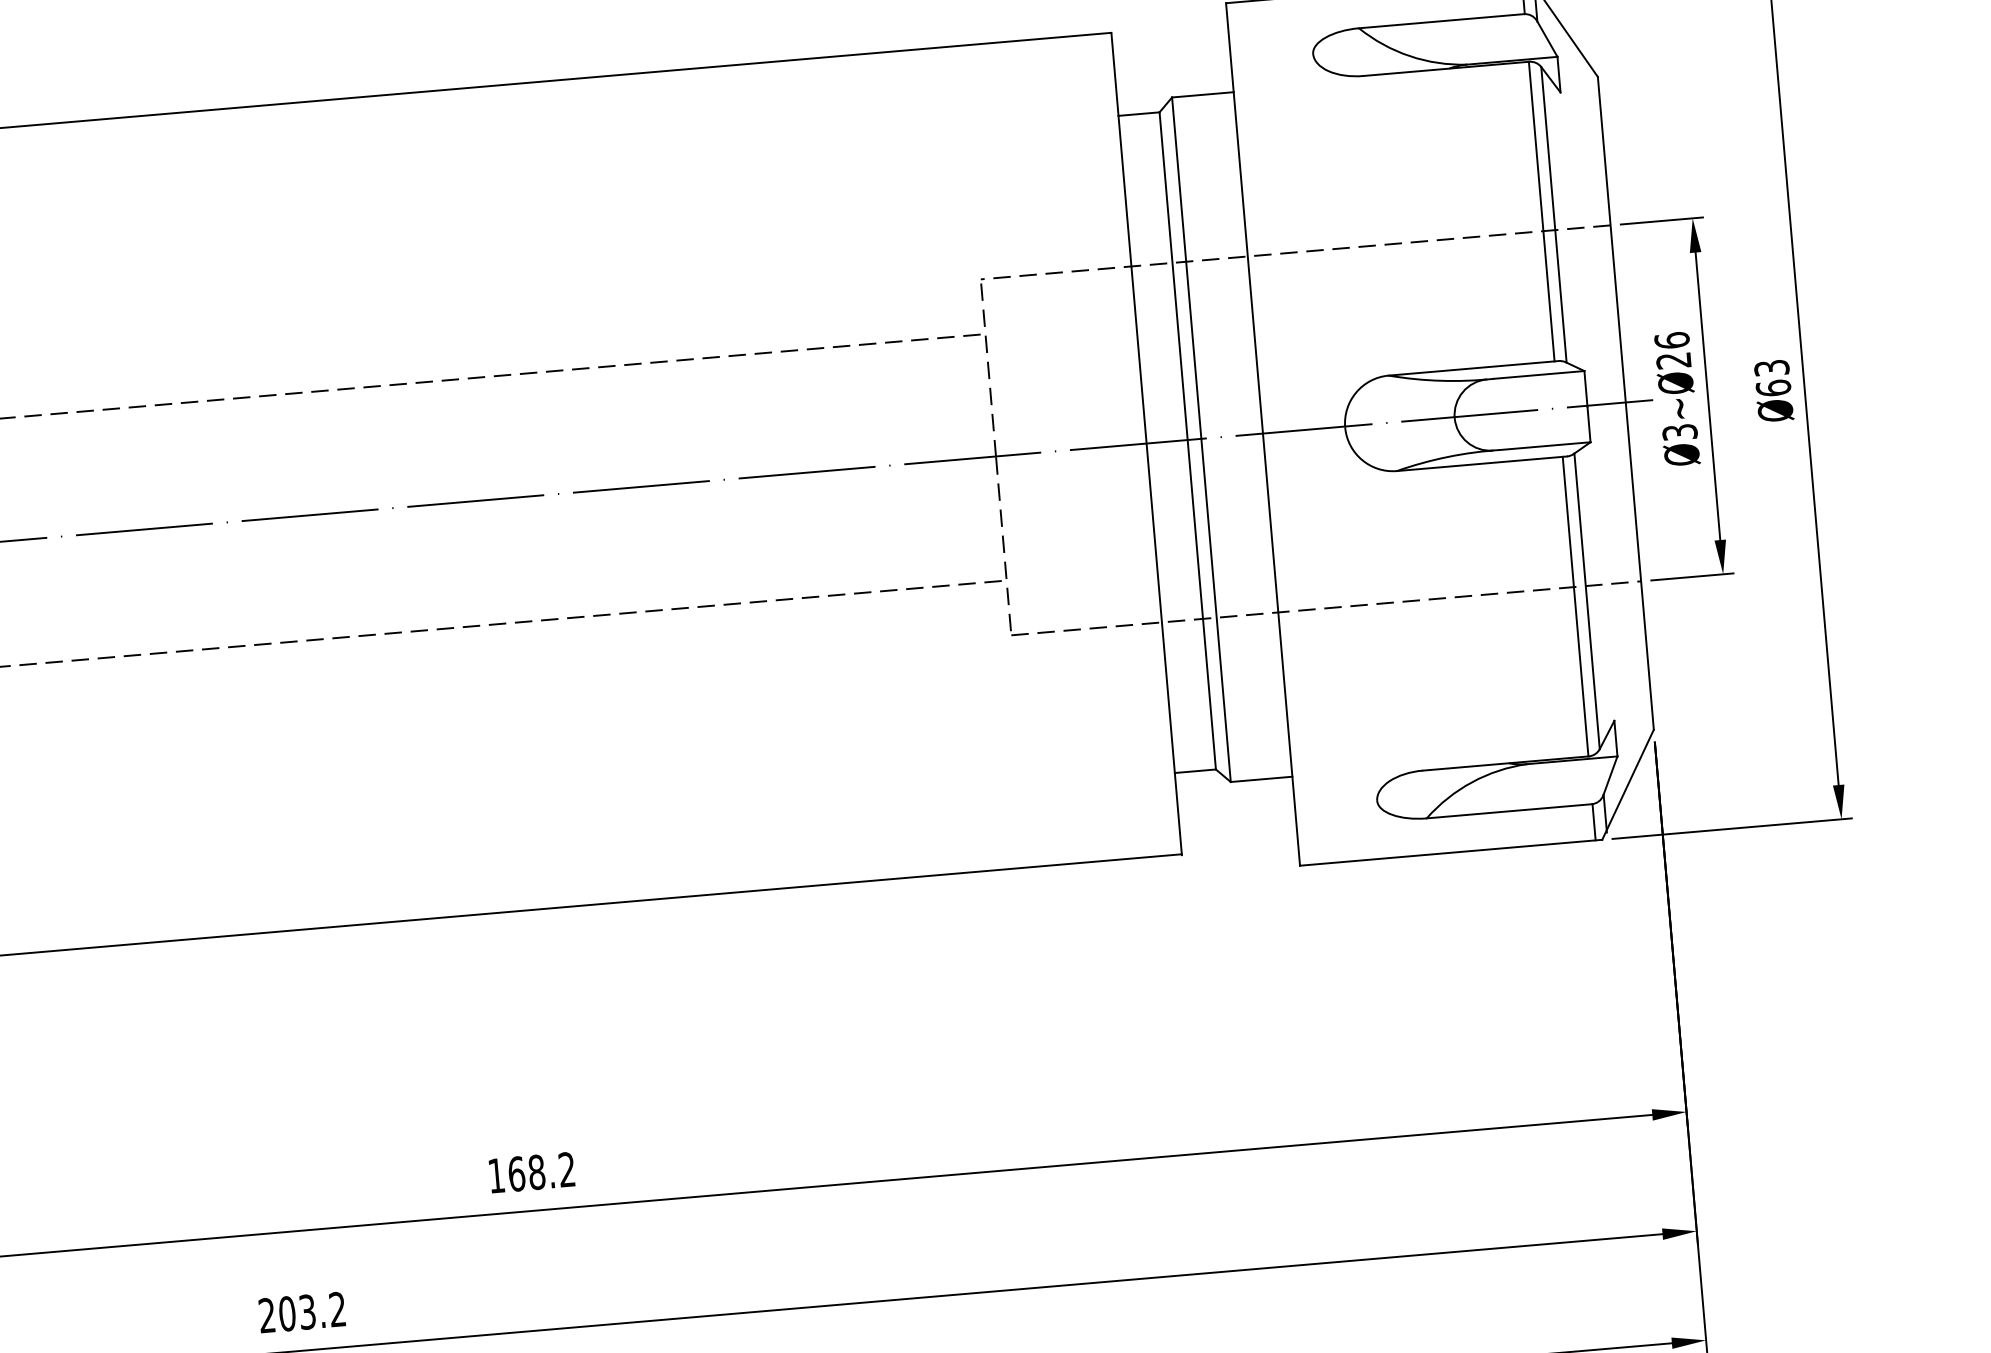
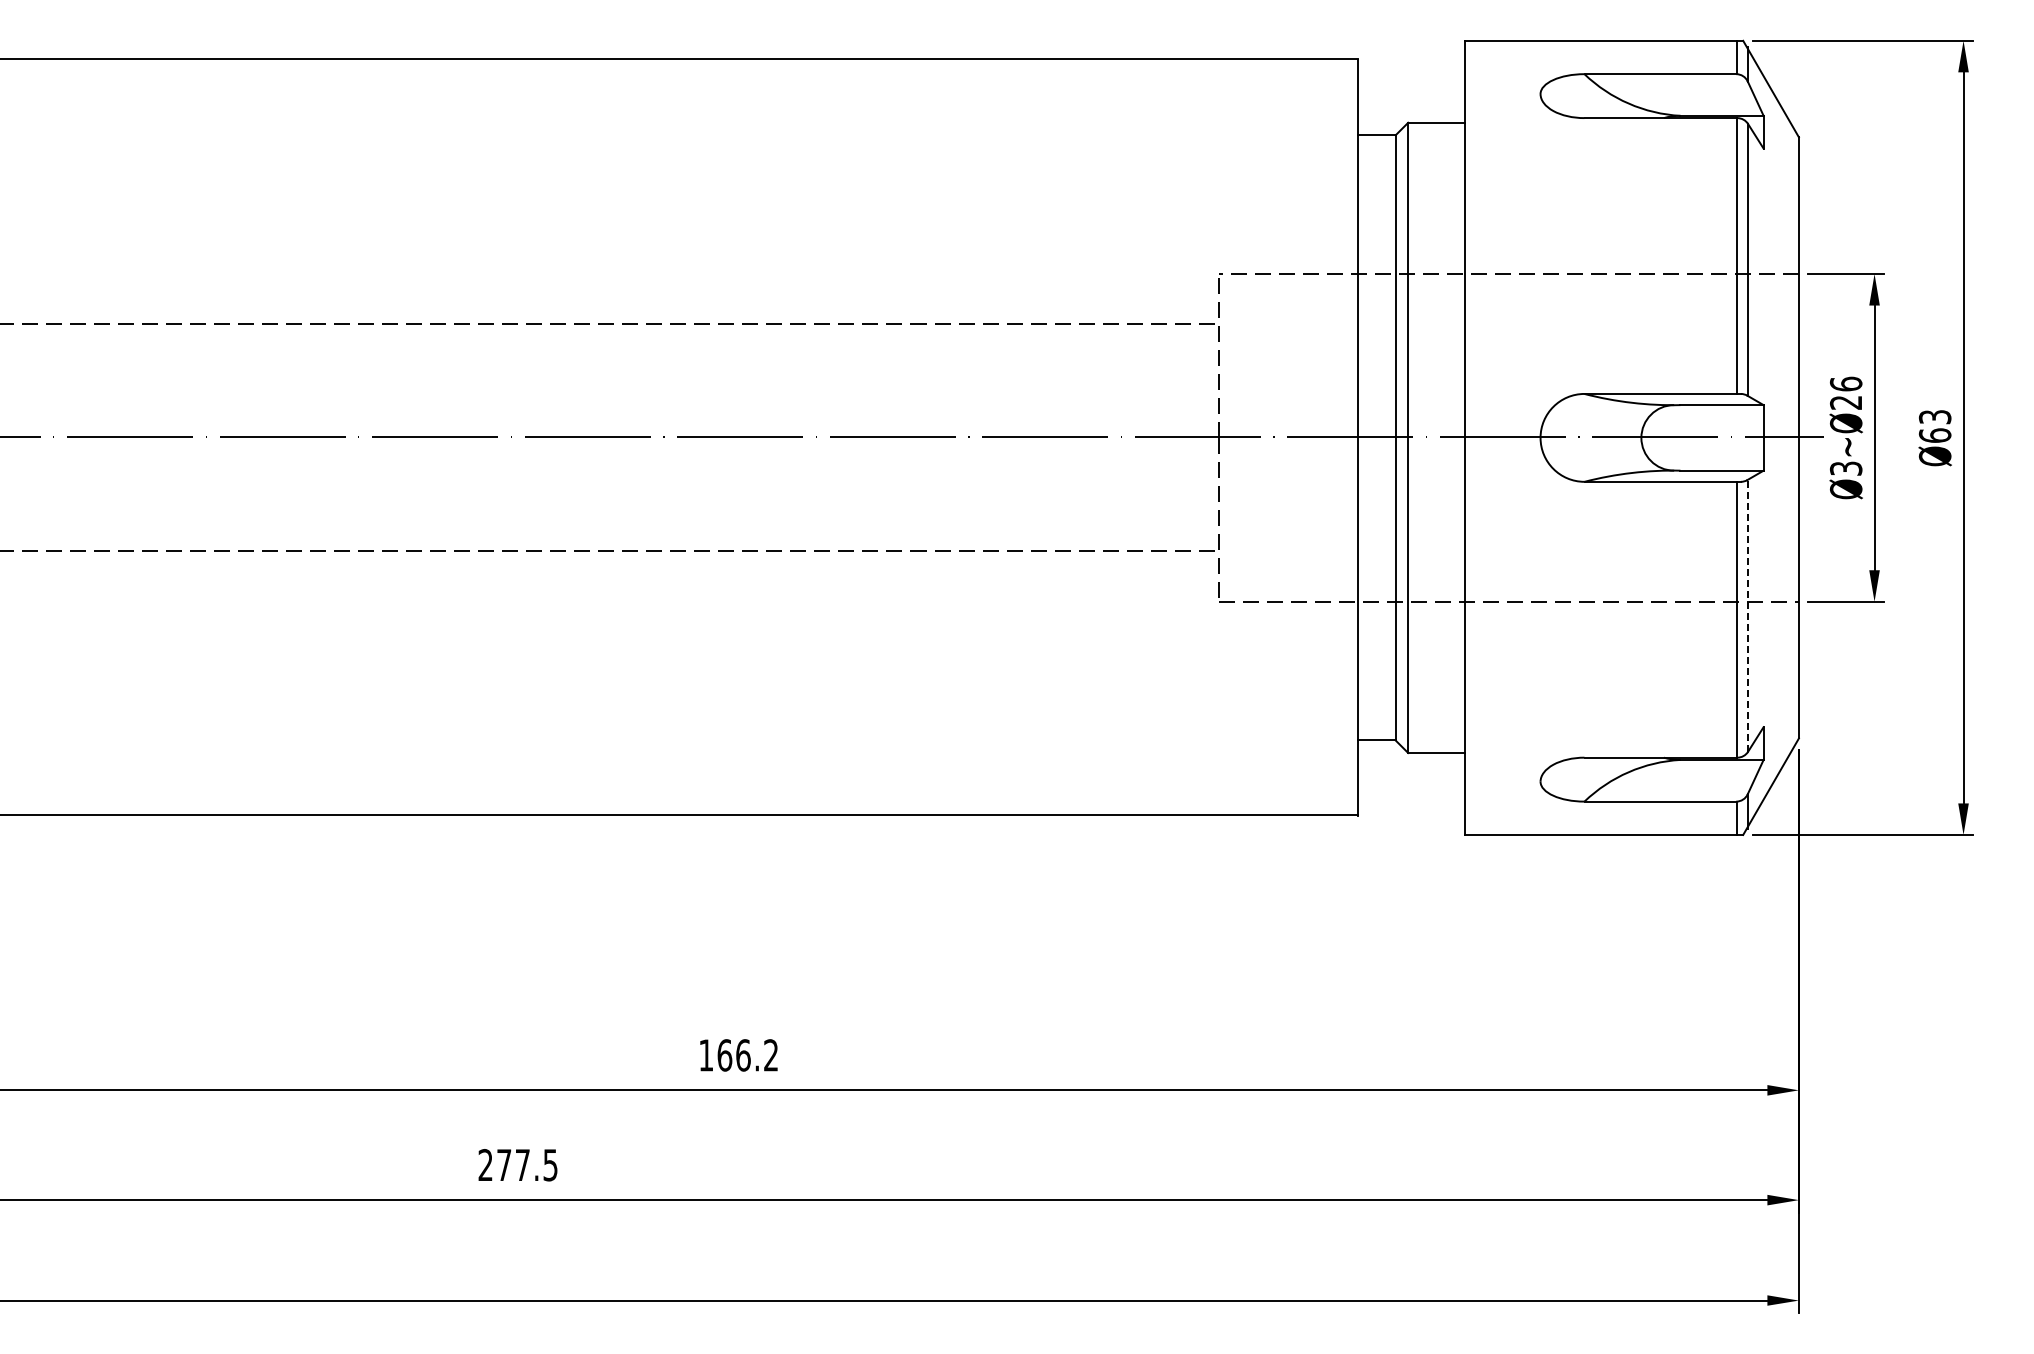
line: (1587, 600) -> (1748, 615), solid -> dashed
text: (537, 1172) -> (743, 1055), 168.2 -> 166.2
text: (312, 1312) -> (527, 1165), 203.2 -> 277.5

